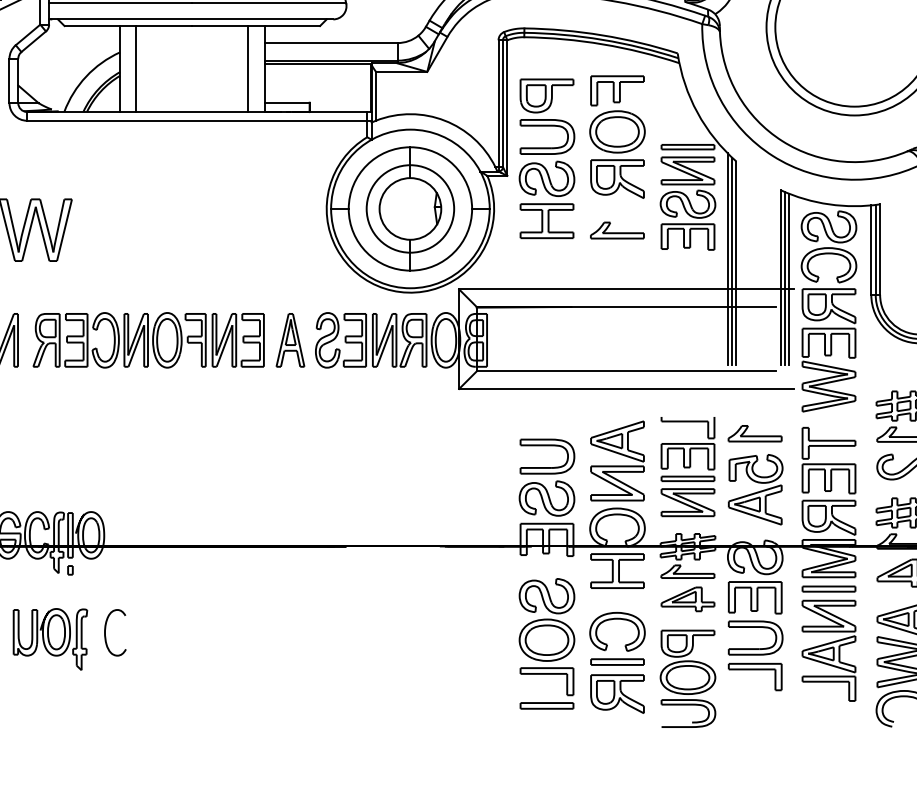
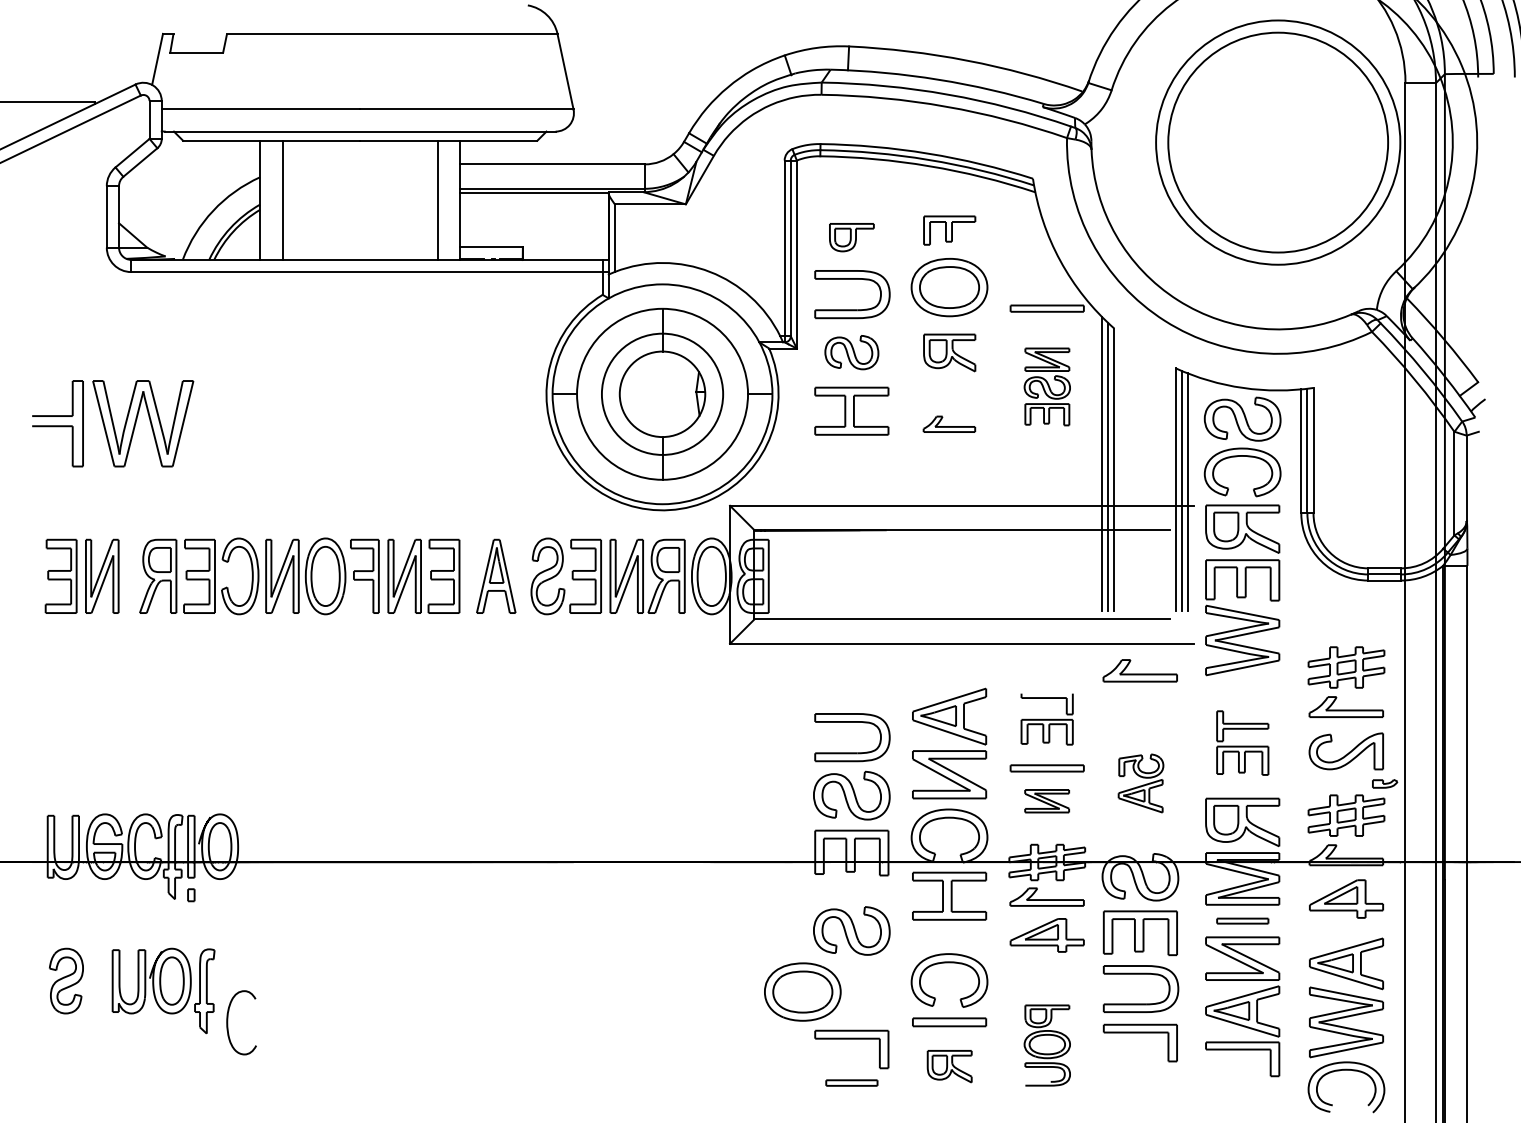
part: (617, 90) -> (949, 230), size x0.7
part: (546, 95) -> (851, 237), size x0.6
part: (546, 178) -> (851, 352), size x0.7
part: (617, 178) -> (949, 352), size x0.7
part: (688, 203) -> (1047, 386), size x0.6
part: (617, 230) -> (949, 424), size x0.7
part: (754, 433) -> (1139, 670), moved
part: (687, 443) -> (1046, 719), size x0.7
part: (828, 460) -> (1242, 742), size x0.7
part: (755, 489) -> (1140, 783), size x0.6
part: (687, 502) -> (1046, 800), size x0.6
part: (828, 588) -> (1242, 920), size x0.7
curve: (105, 632) -> (228, 1022), moved
part: (546, 639) -> (802, 991), moved
part: (688, 678) -> (1047, 1045), size x0.6
part: (617, 693) -> (949, 1066), size x0.6
part: (546, 705) -> (851, 1082), size x0.7

